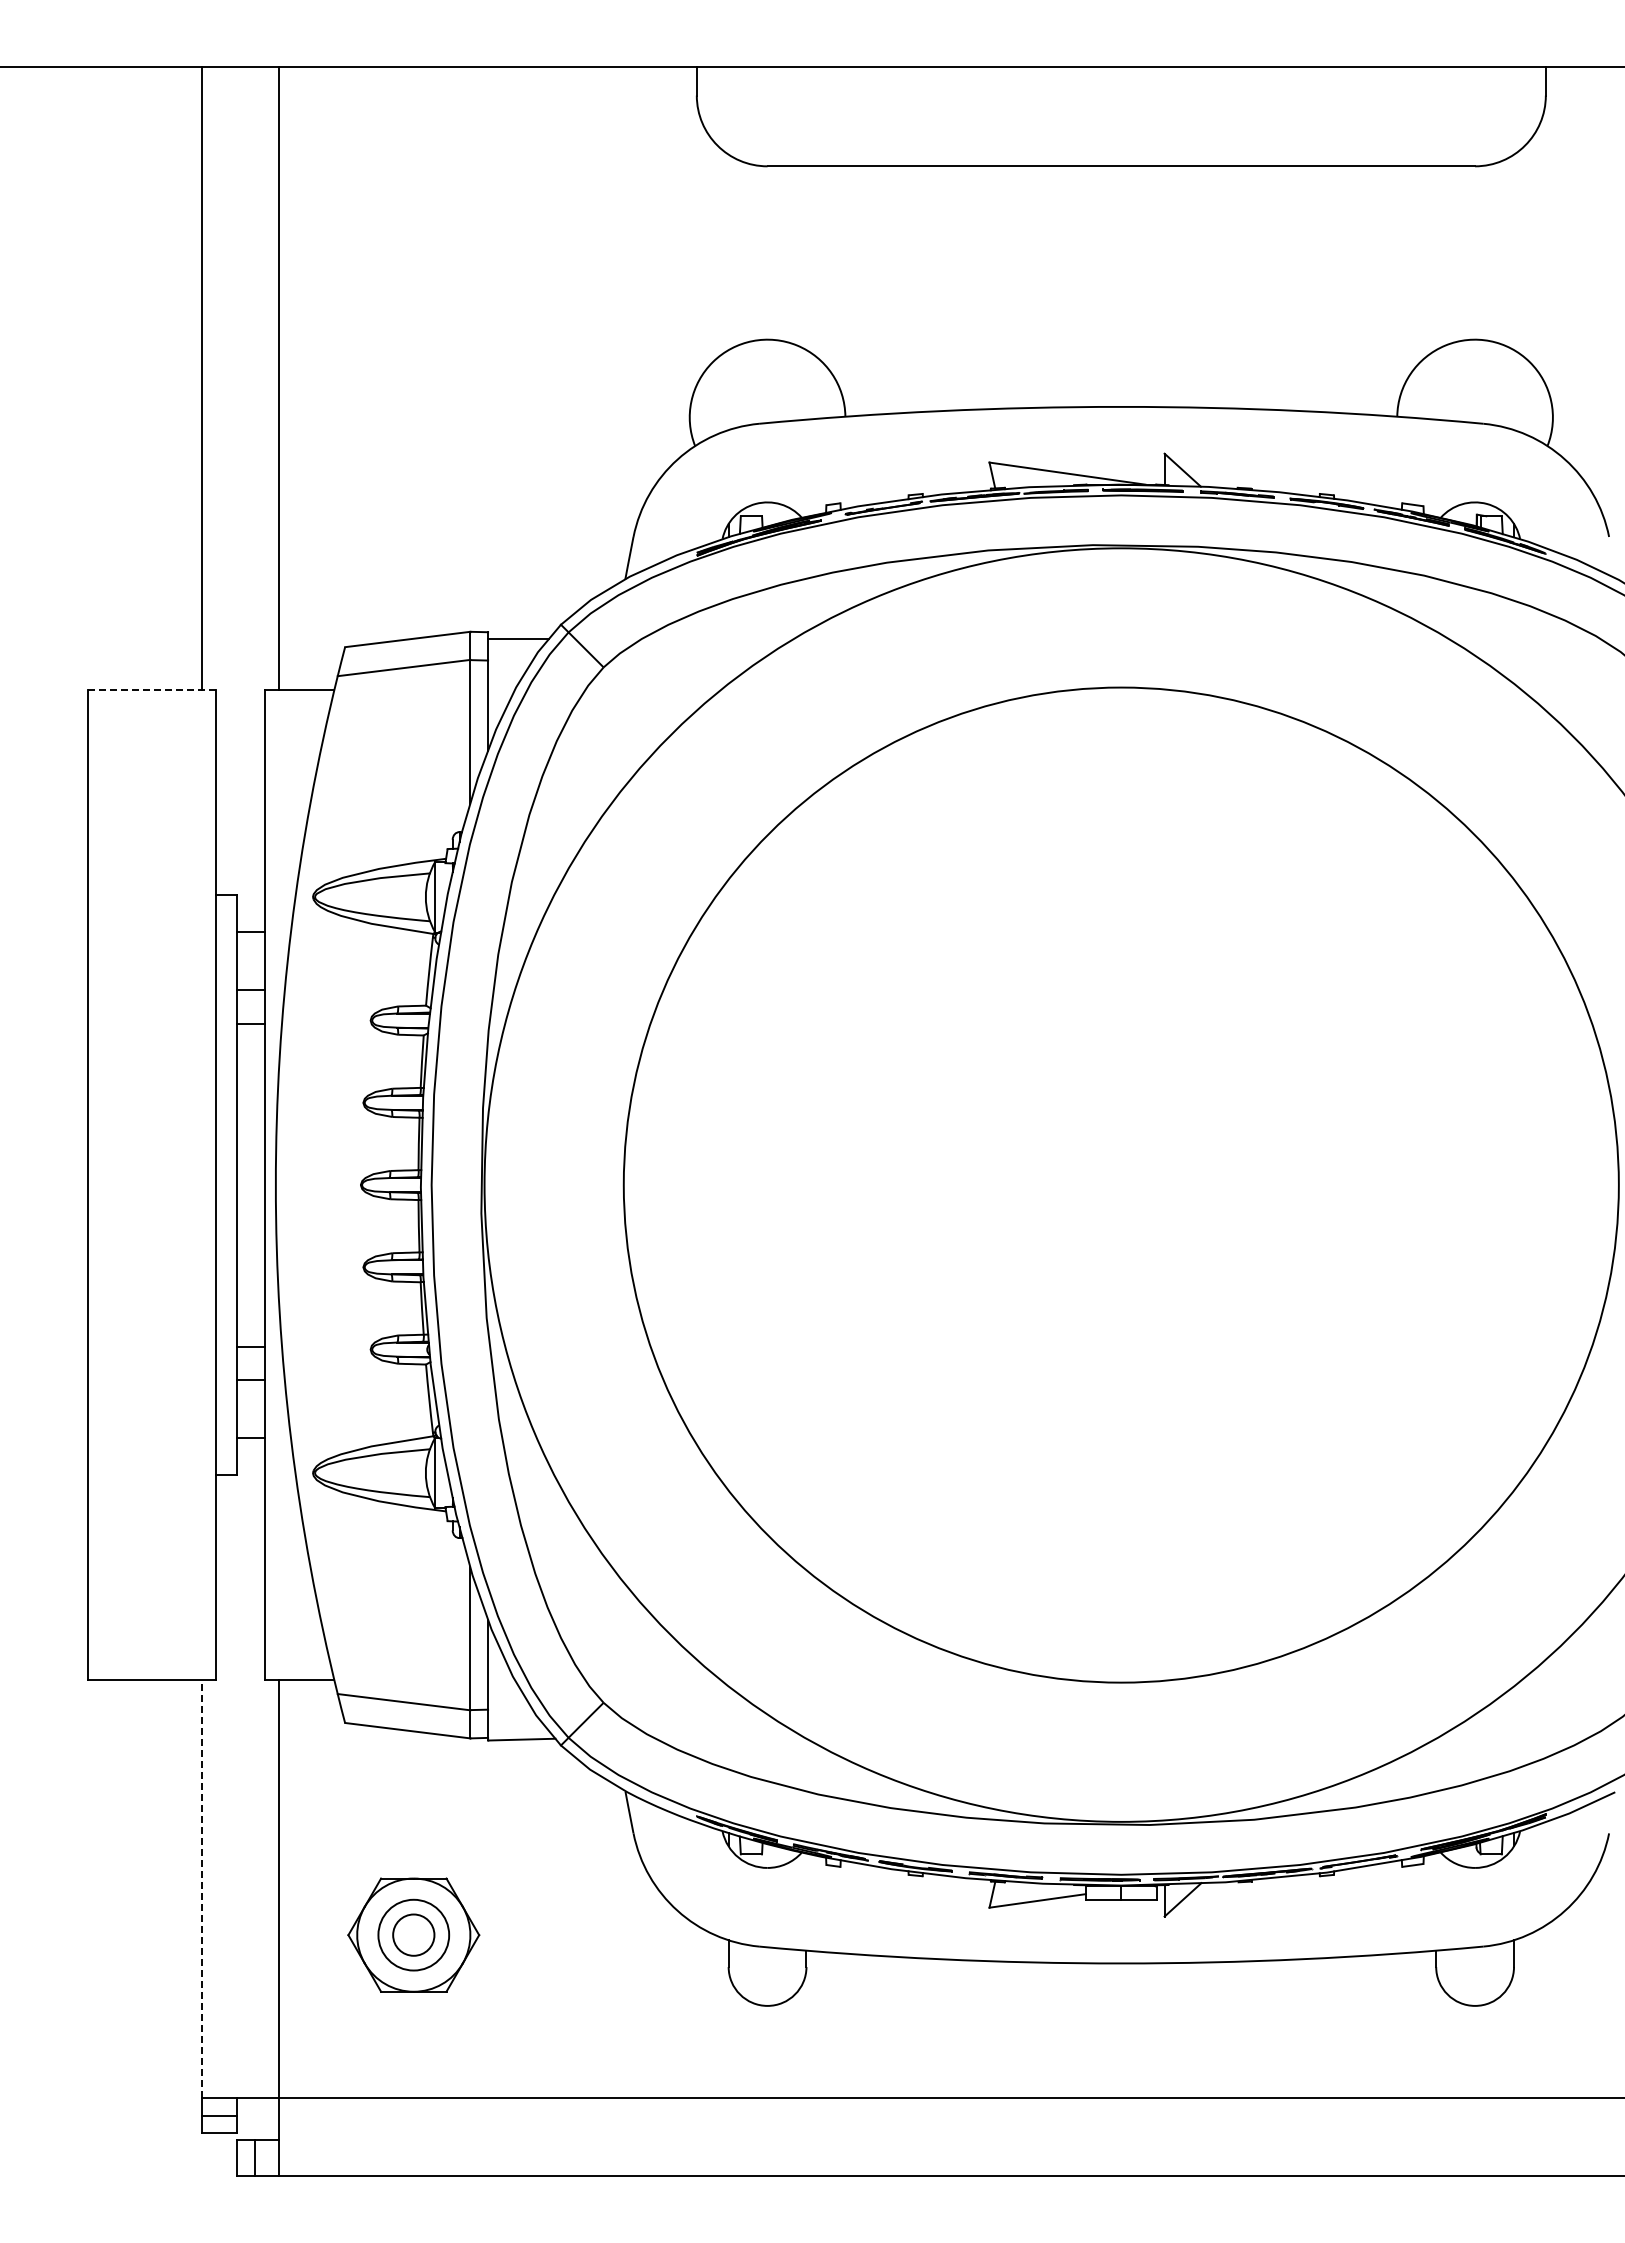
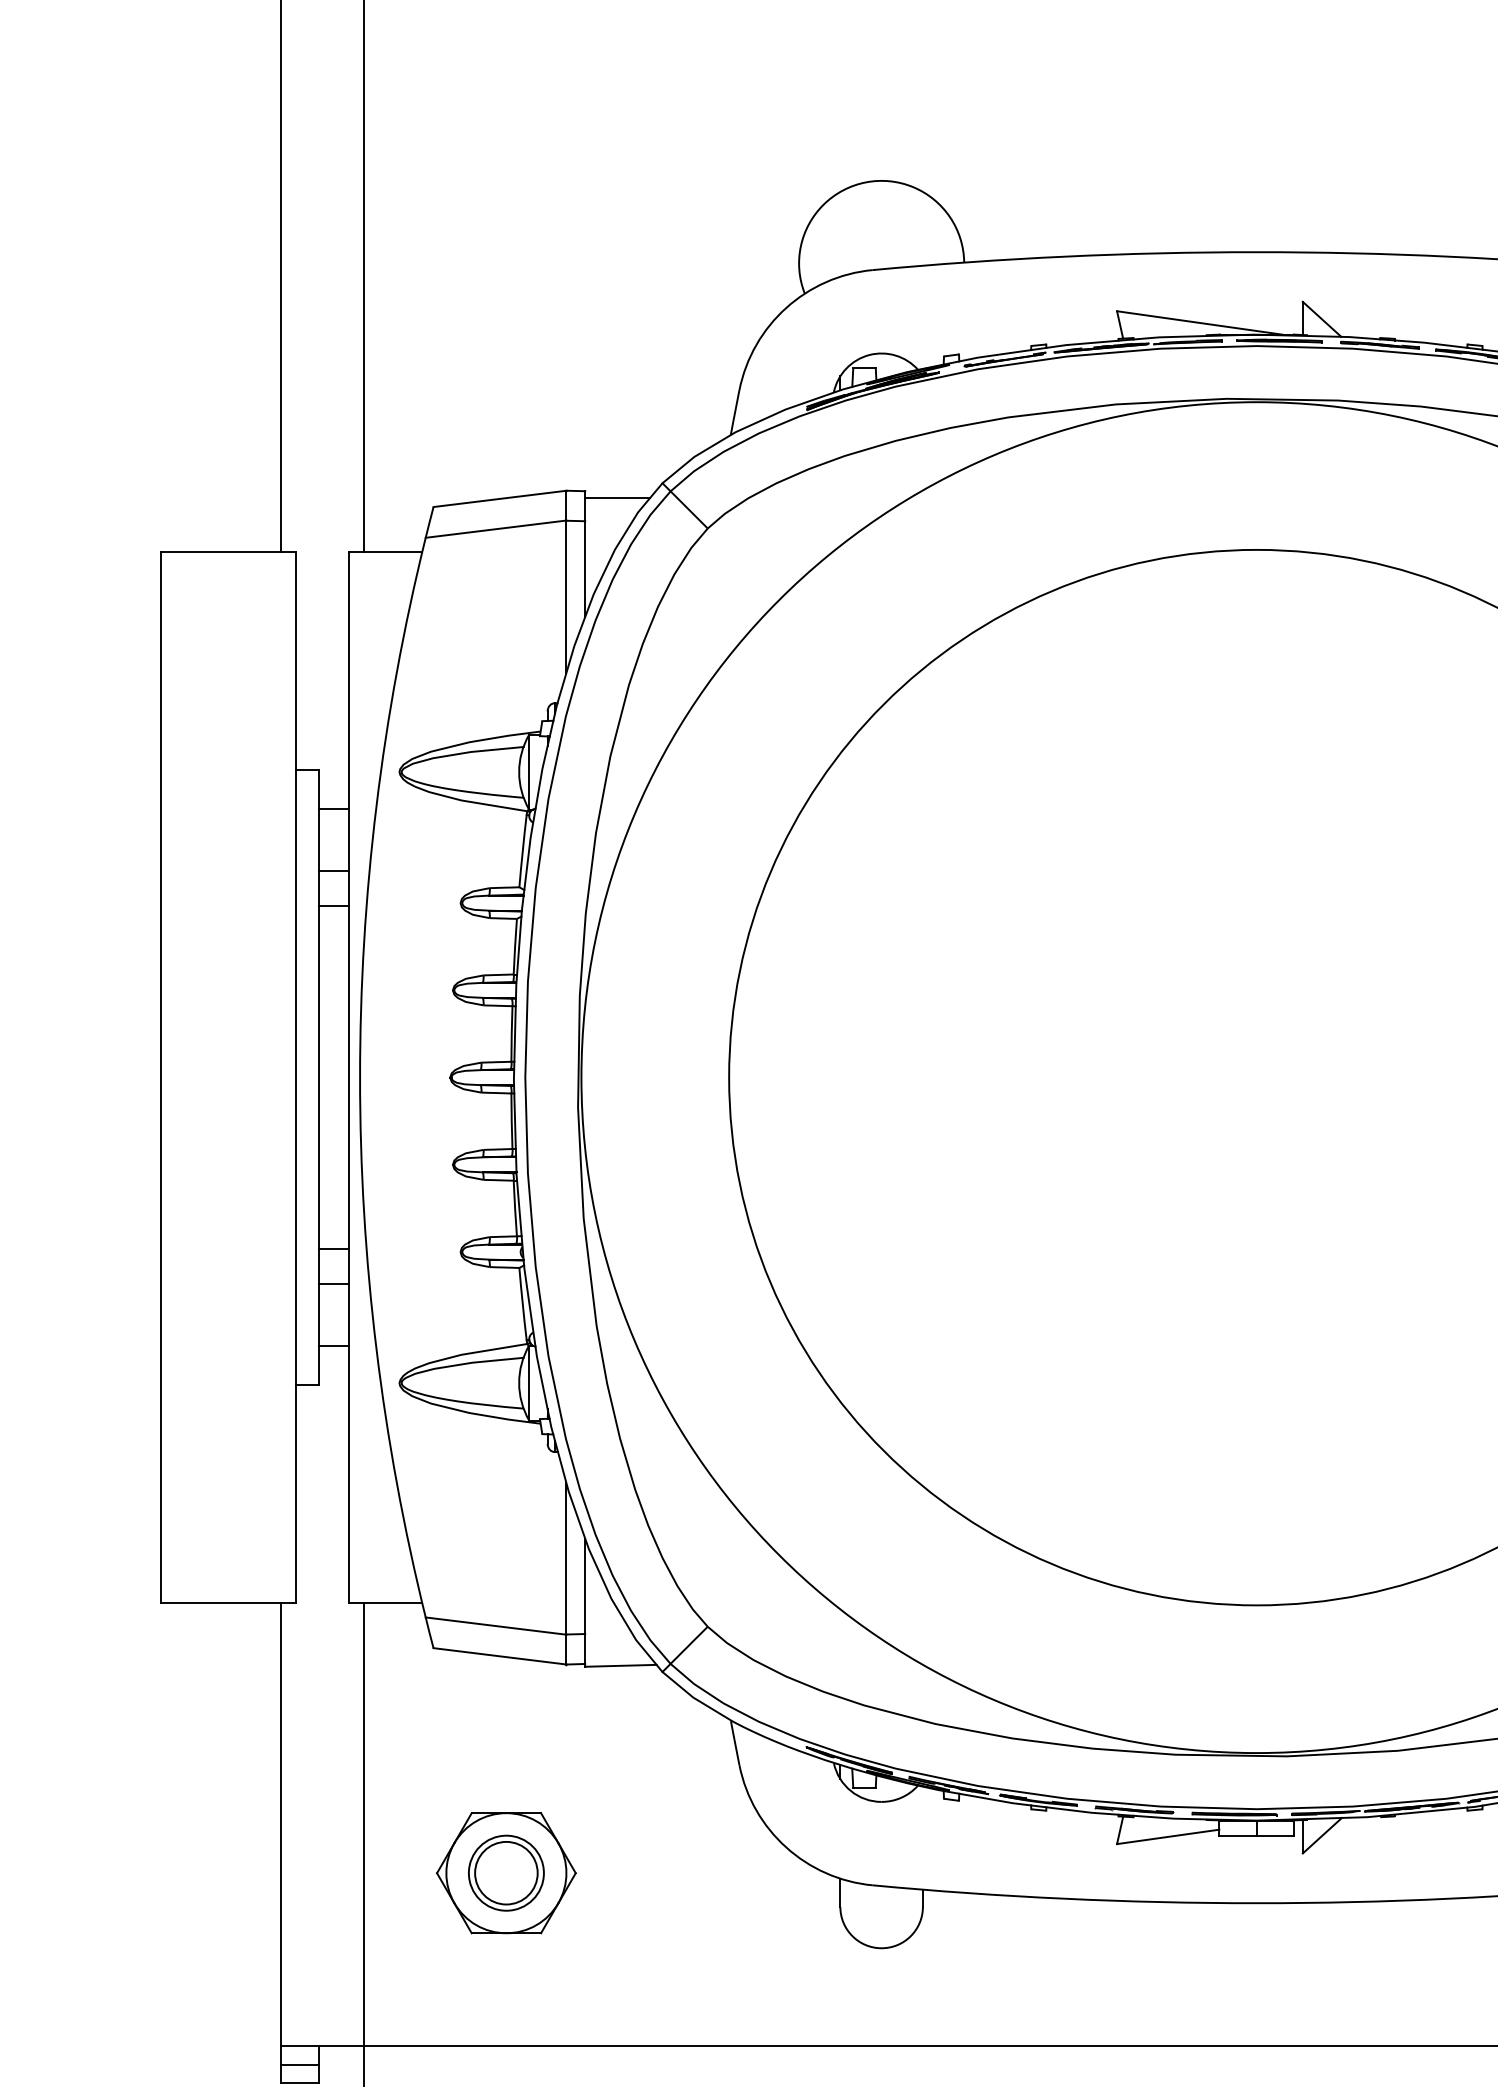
line: (152, 689) -> (229, 551), dashed -> solid
line: (201, 1889) -> (281, 1824), dashed -> solid
circle: (413, 1934) -> (506, 1872), size x1.43

